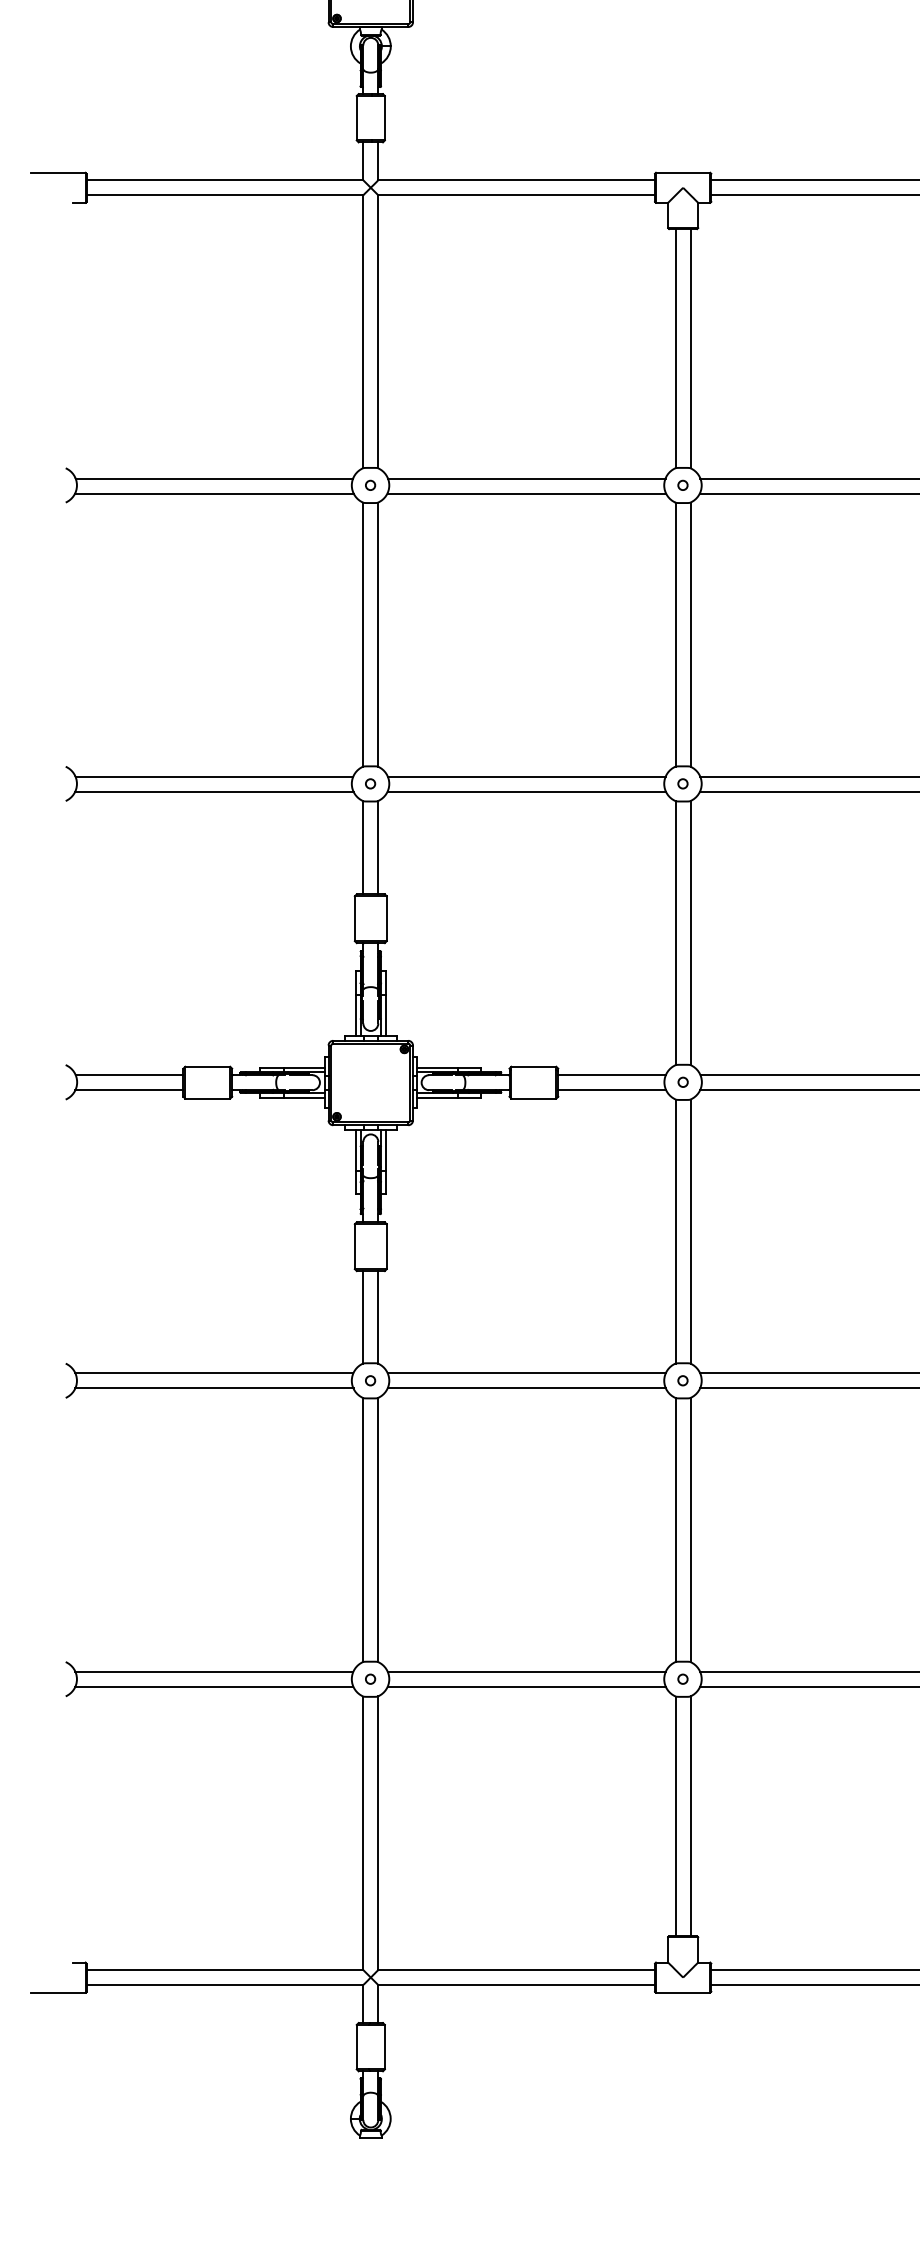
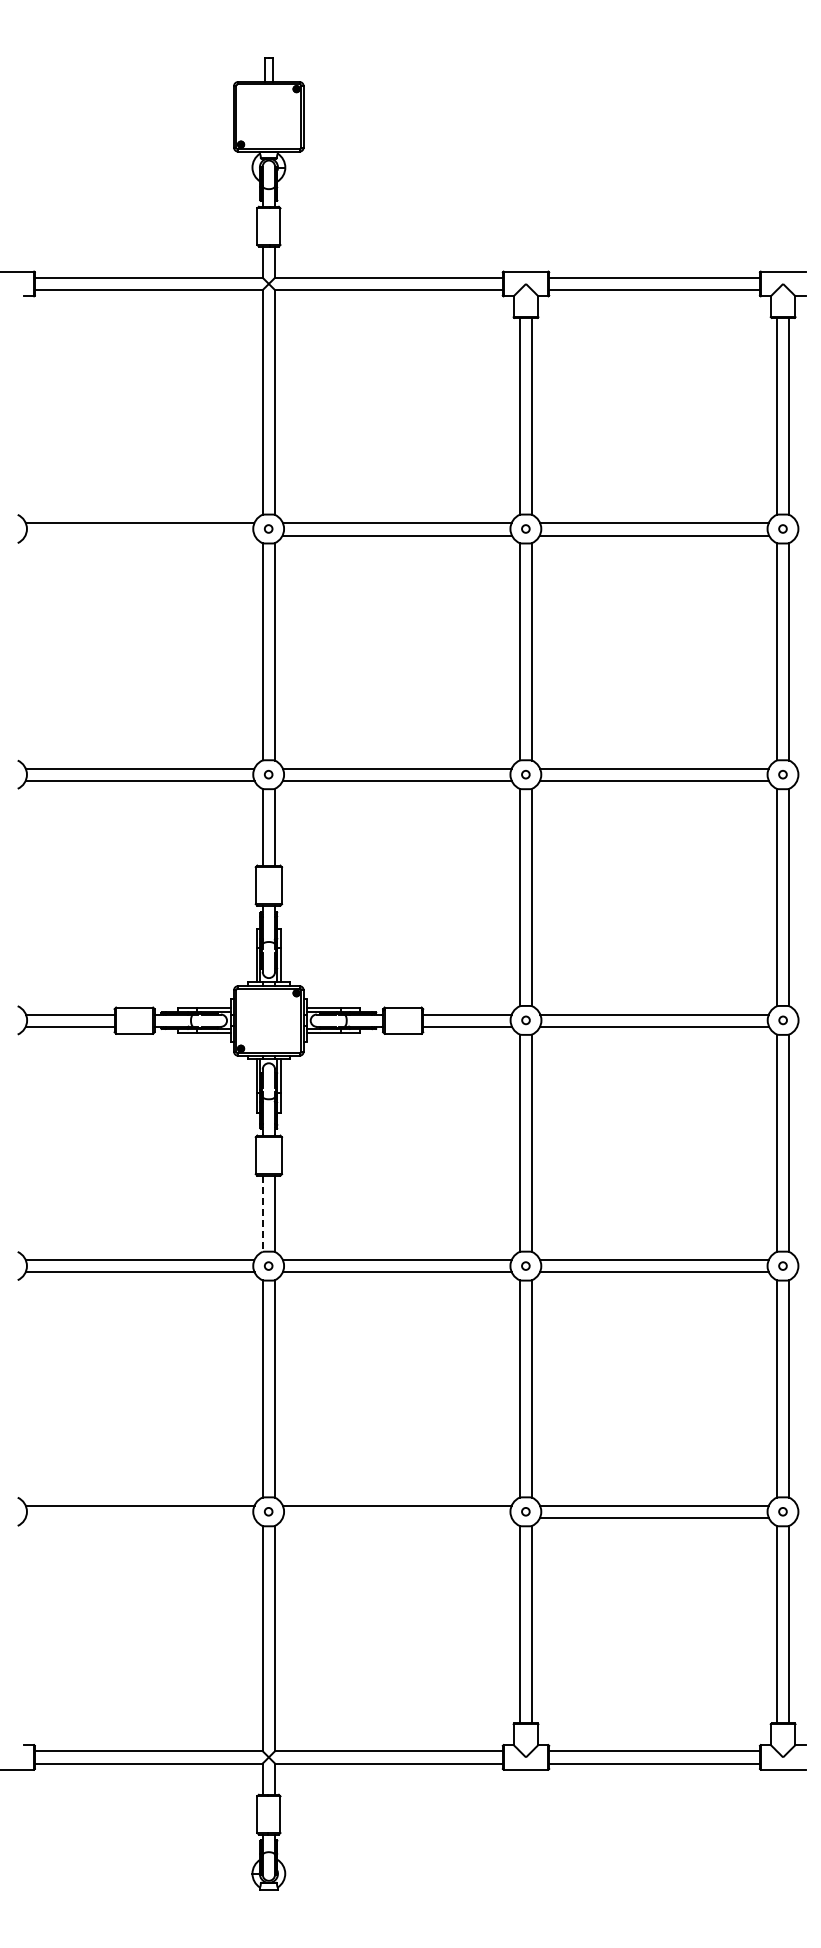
line: (213, 493) -> (139, 535), removed
line: (363, 1318) -> (262, 1214), solid -> dashed
line: (213, 1686) -> (139, 1517), removed
line: (525, 1686) -> (396, 1517), removed

